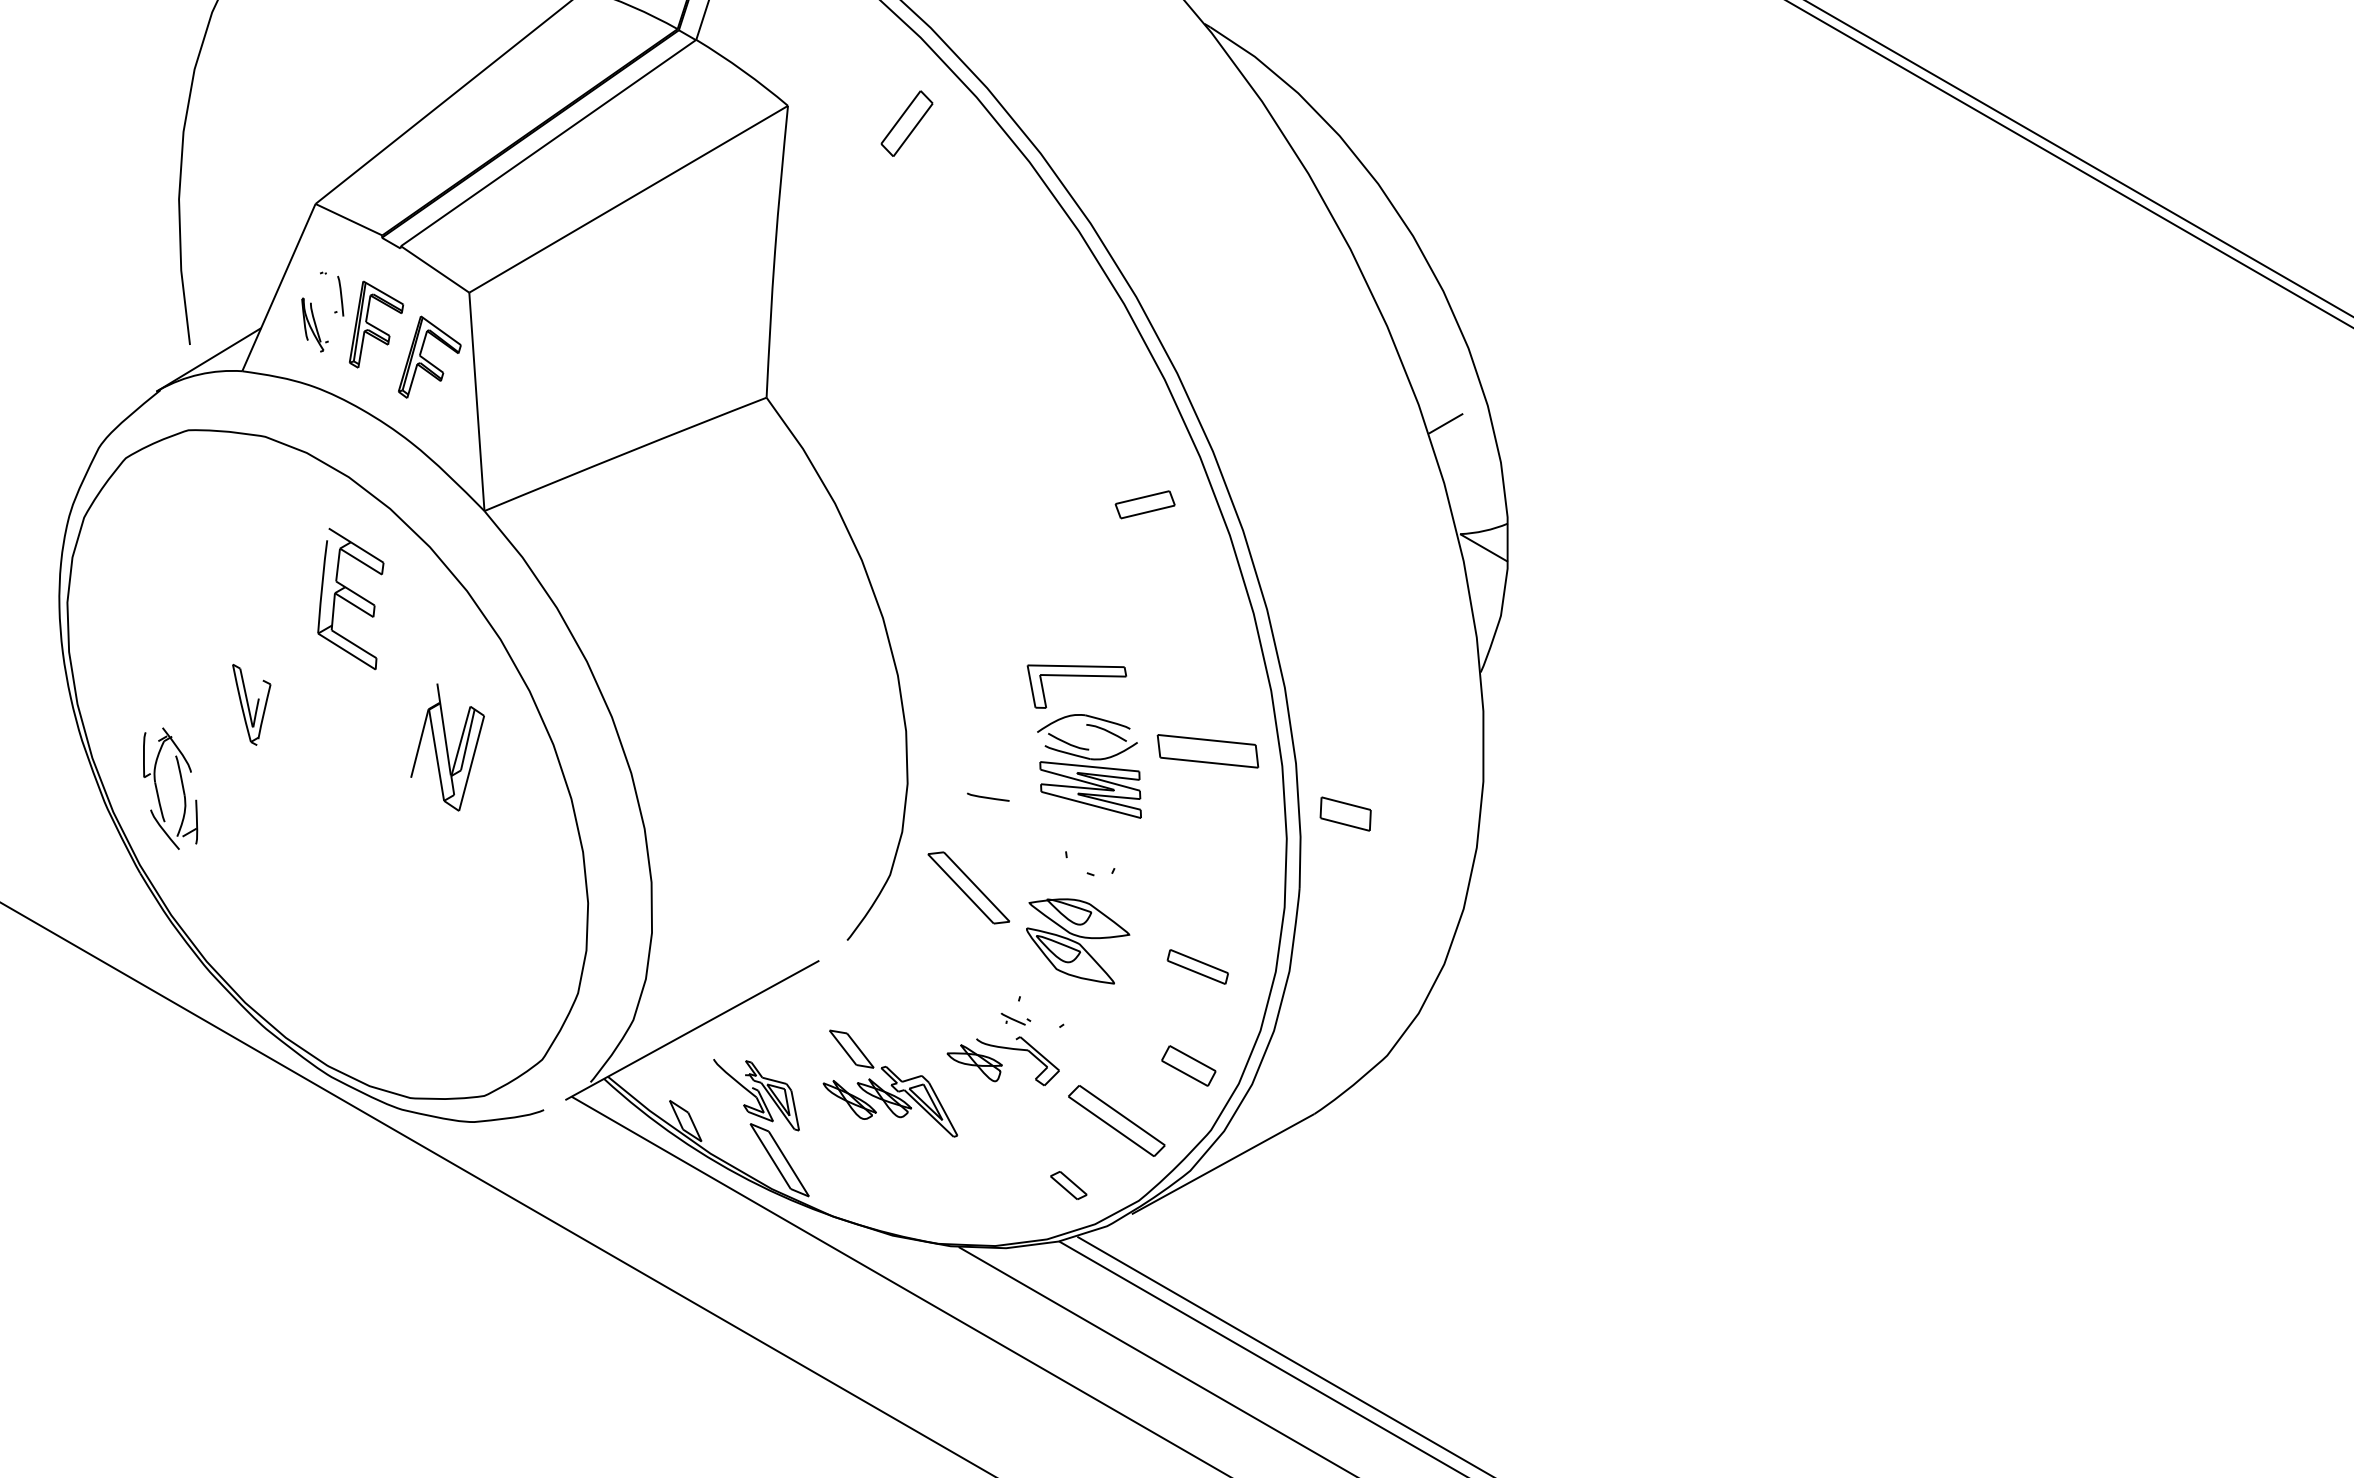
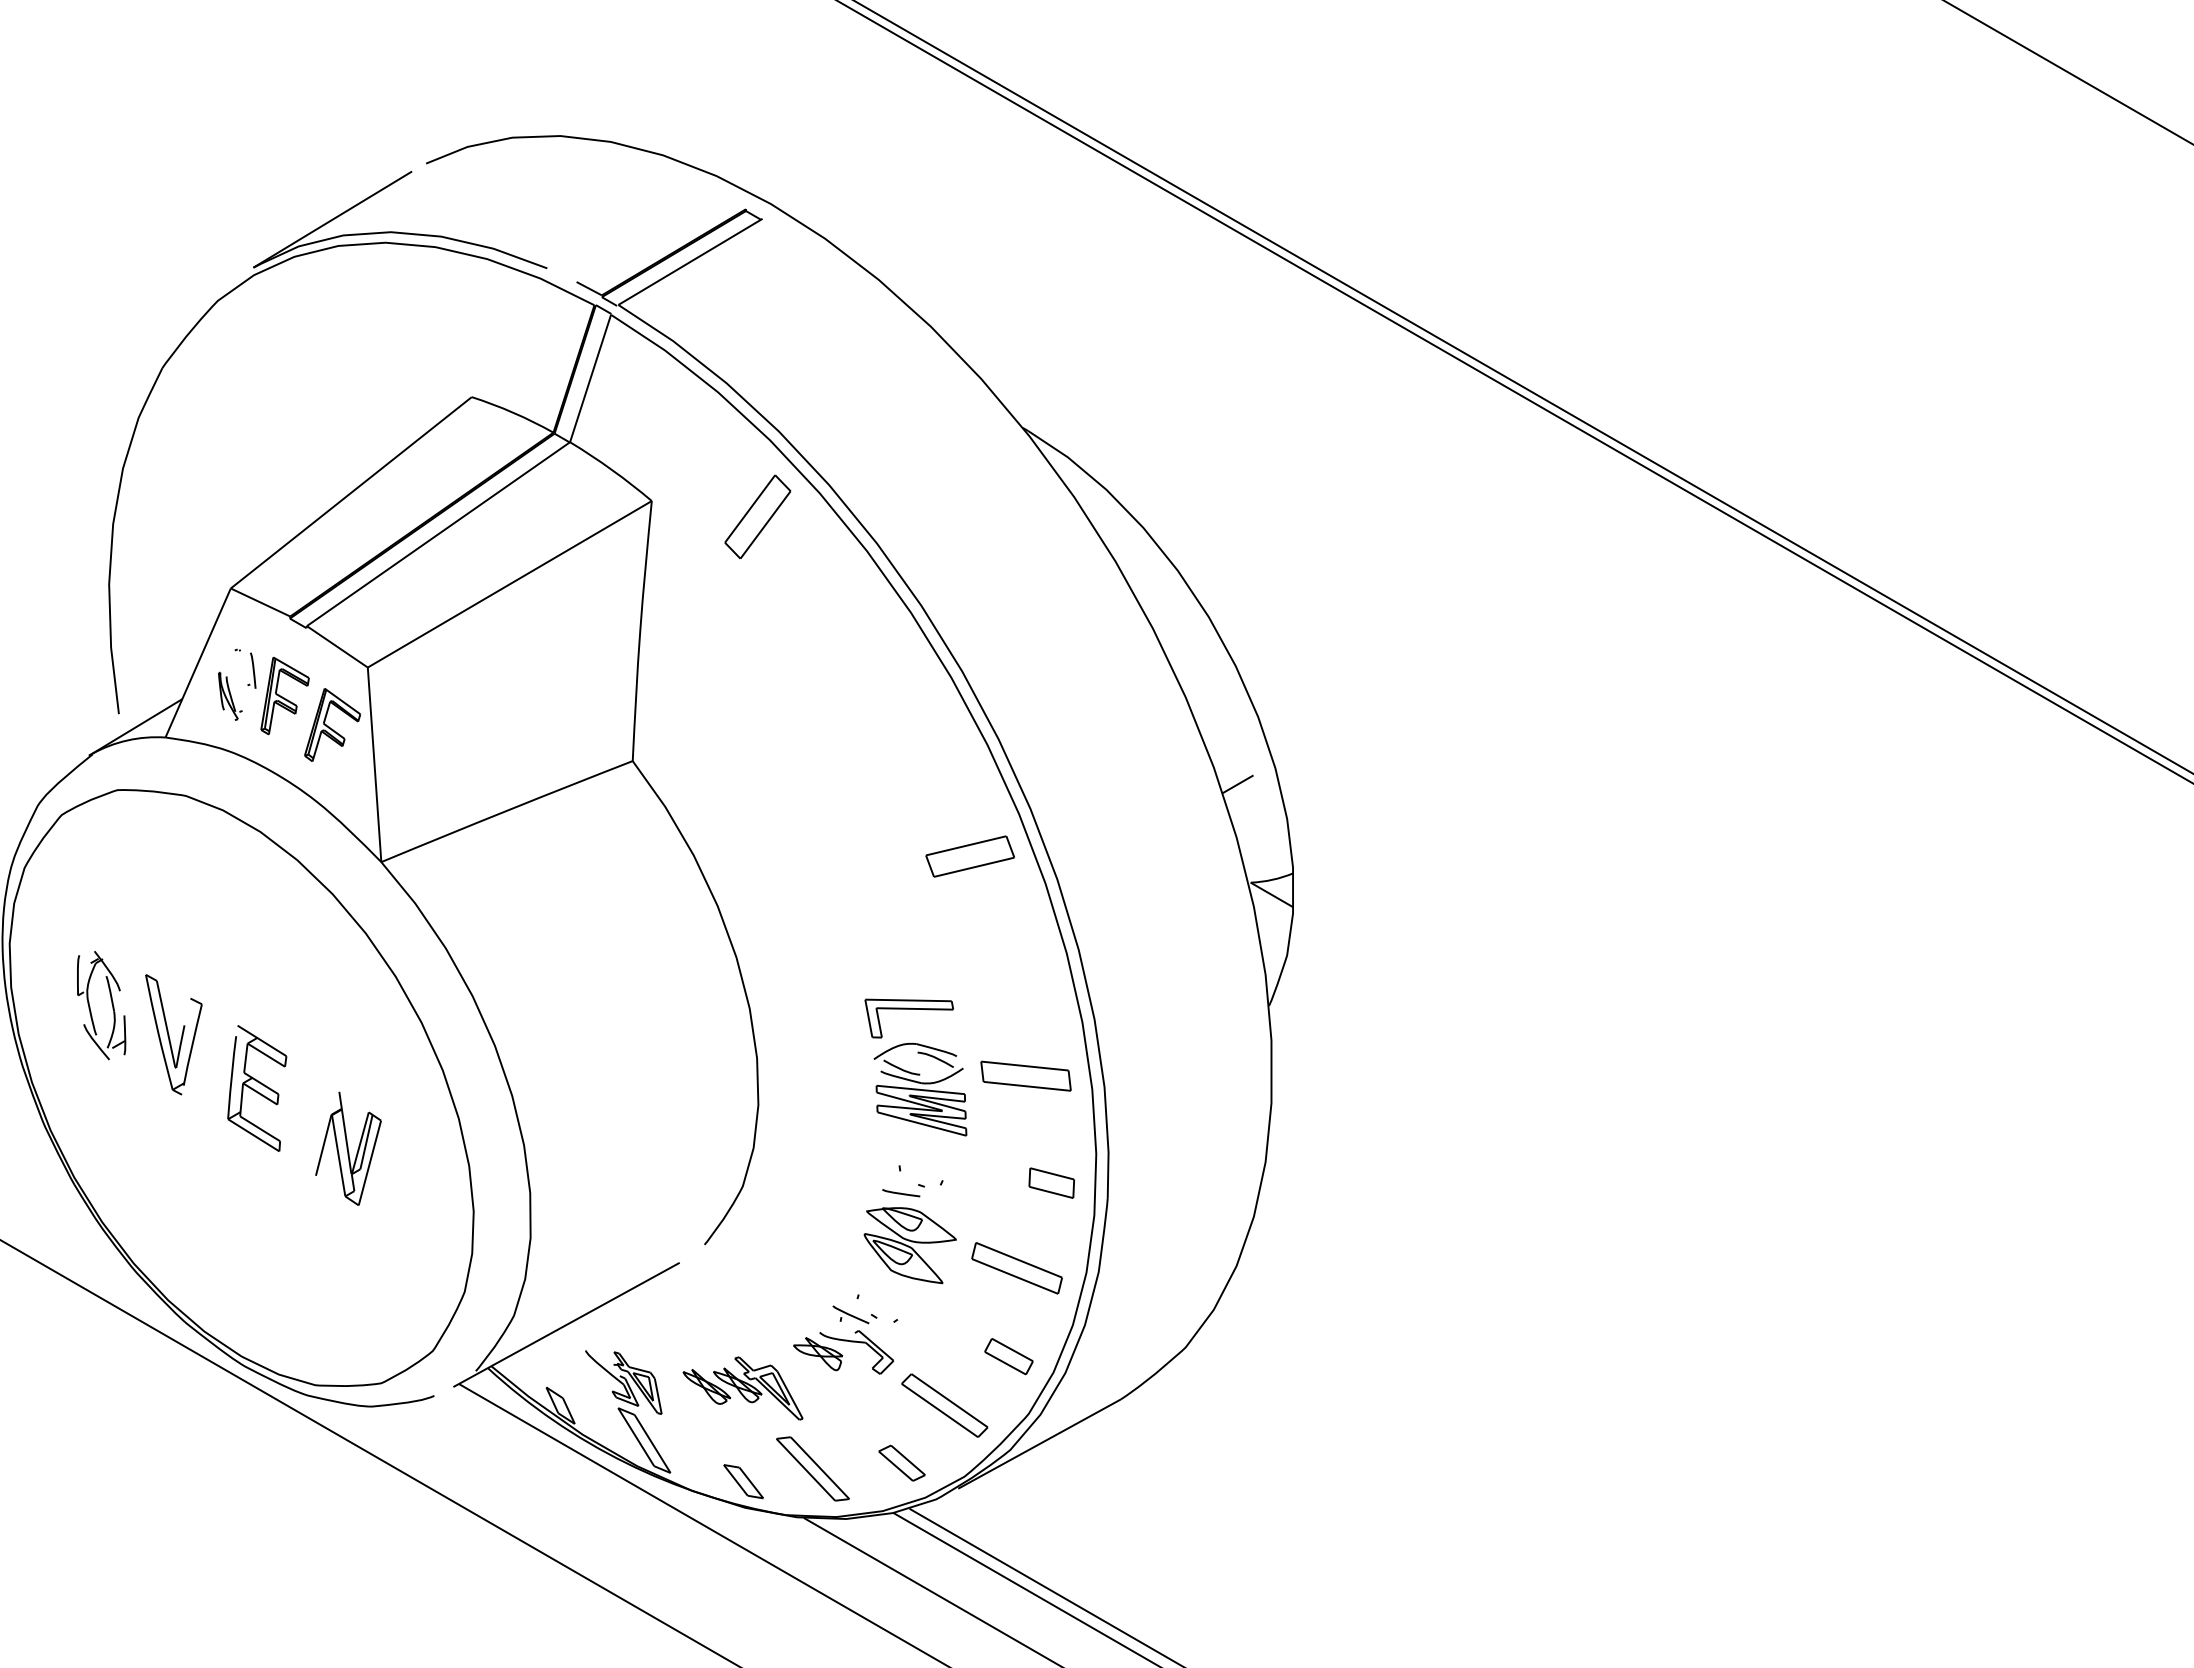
part: (906, 123) -> (757, 516), size x1.43
part: (1144, 504) -> (969, 856), size x1.67
part: (351, 599) -> (257, 1088), moved
part: (251, 704) -> (173, 1034), size x1.67
part: (447, 747) -> (348, 1148), moved
part: (181, 787) -> (111, 1004), moved
line: (988, 797) -> (901, 1193), moved
part: (1345, 813) -> (1051, 1182), moved
part: (968, 887) -> (812, 1468), moved
part: (1197, 967) -> (1016, 1268), size x1.67
part: (1015, 1018) -> (854, 1314), size x1.67
part: (851, 1049) -> (743, 1481), moved
part: (1068, 1184) -> (901, 1462), size x1.43

